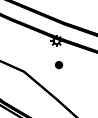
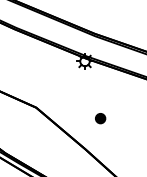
part: (59, 65) -> (101, 119), moved

